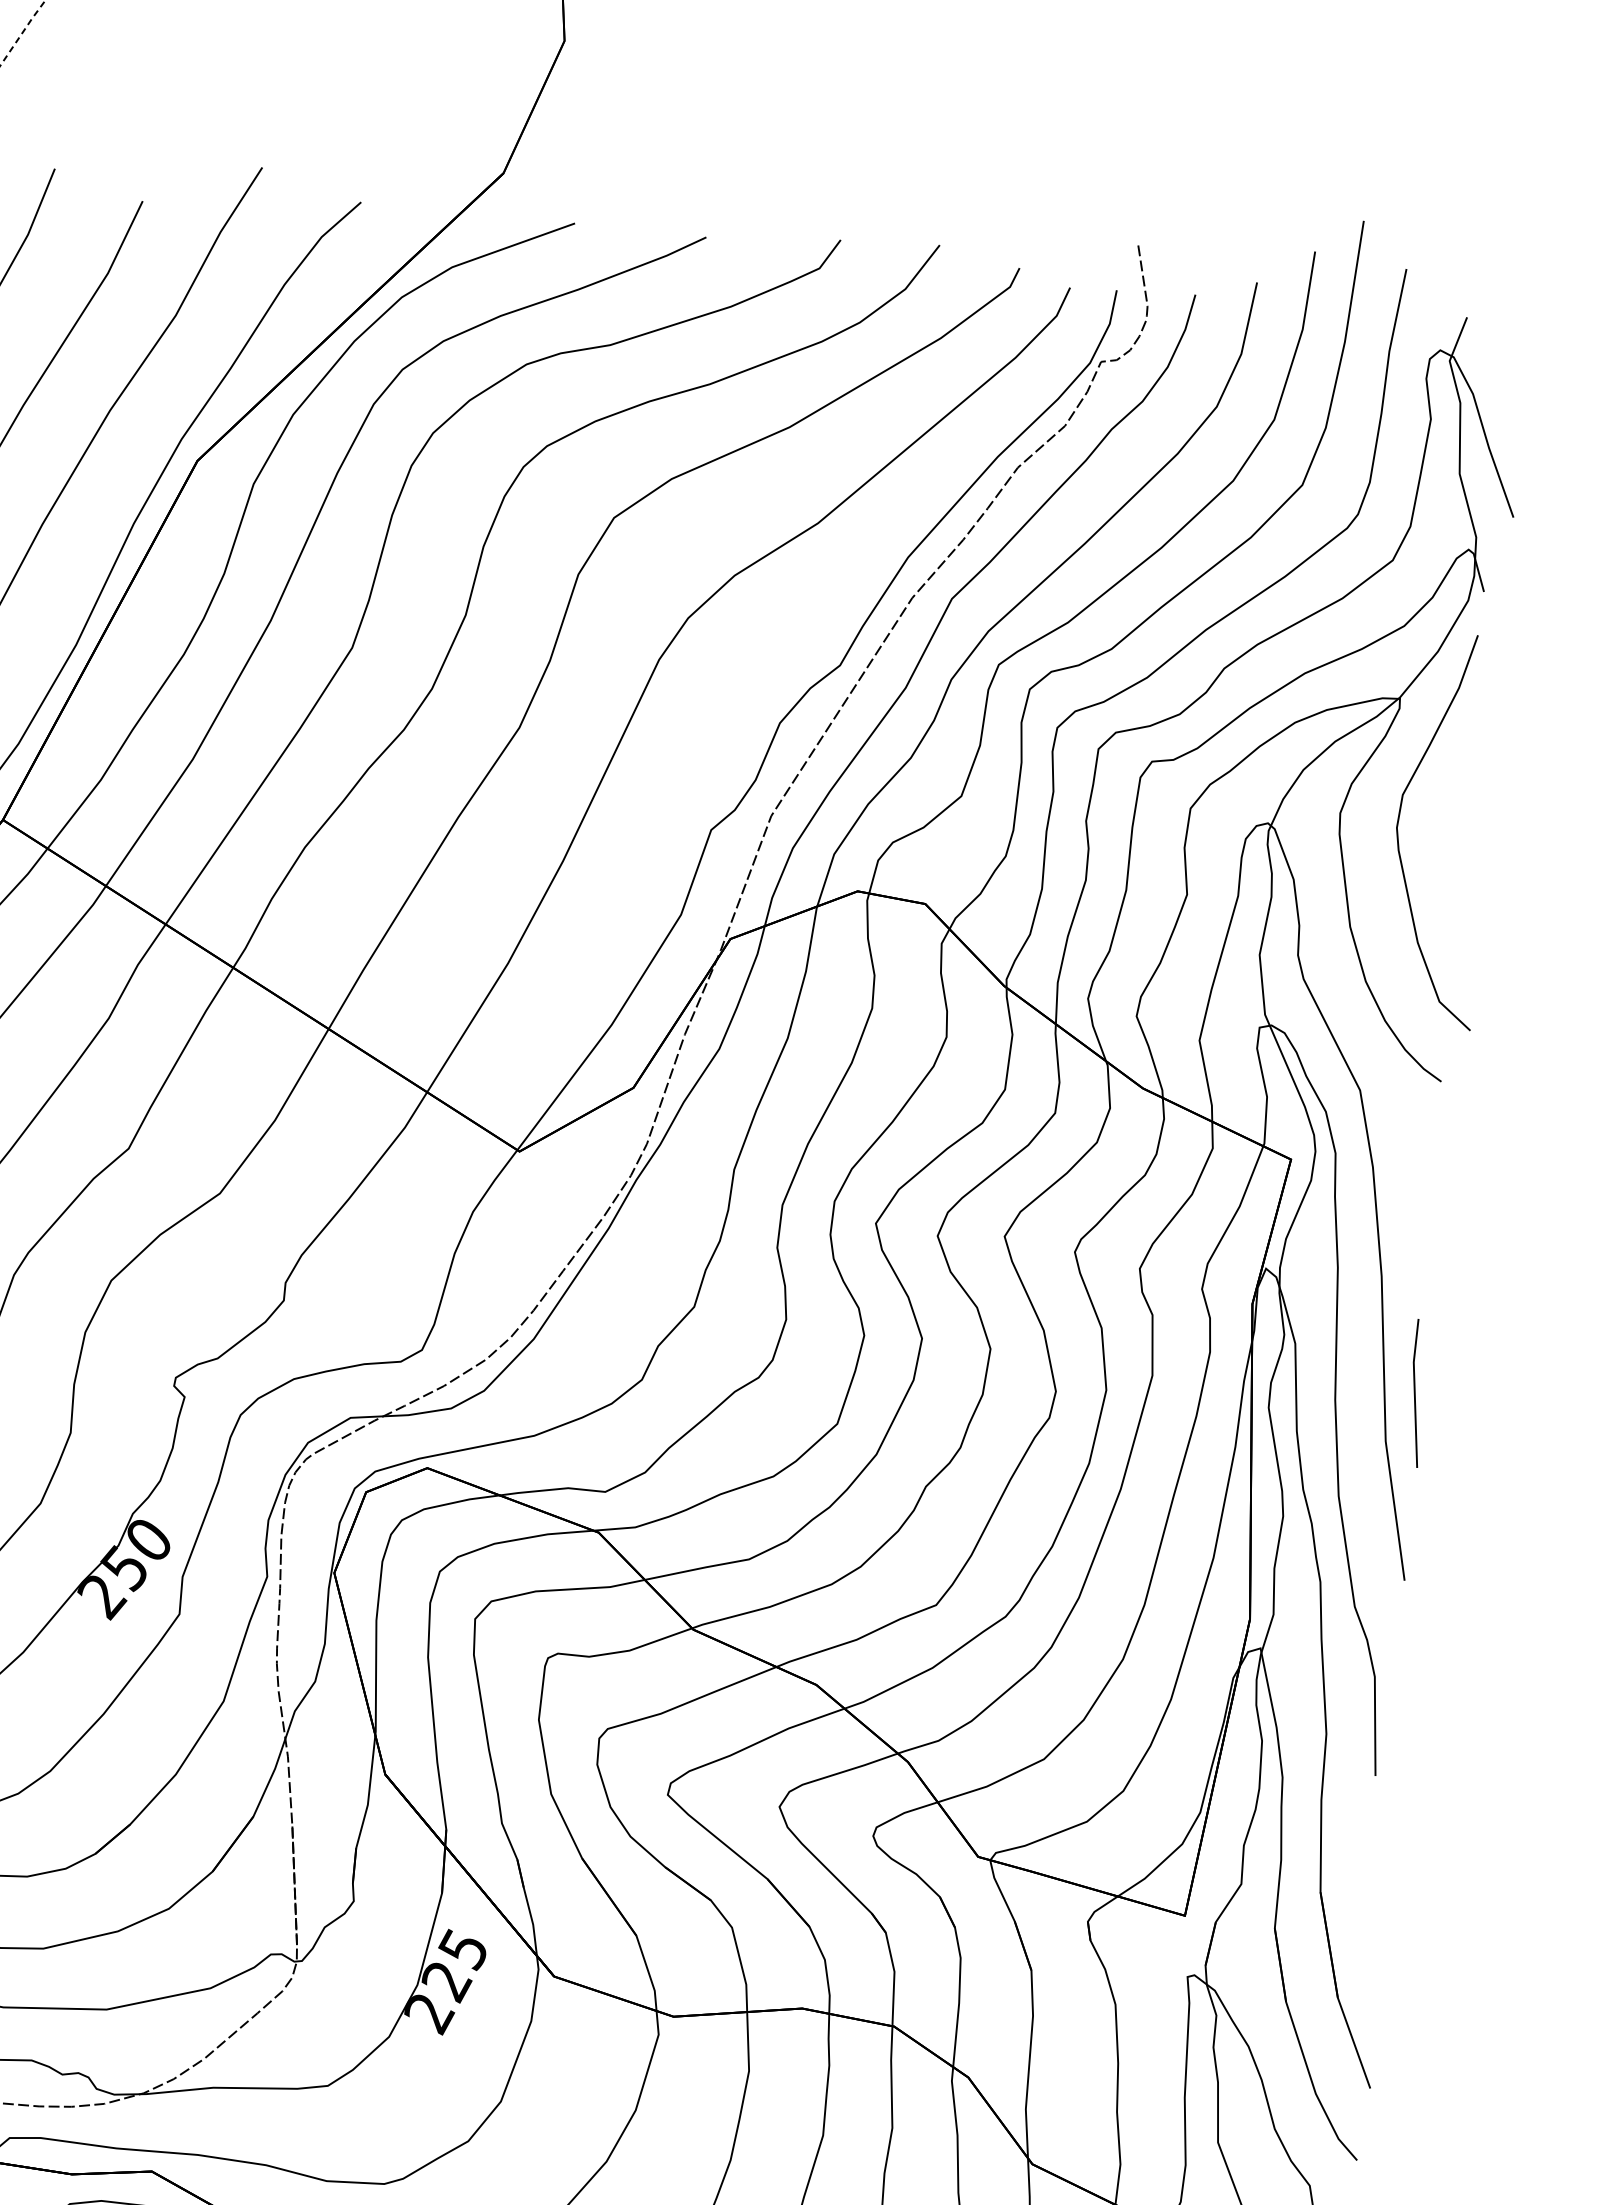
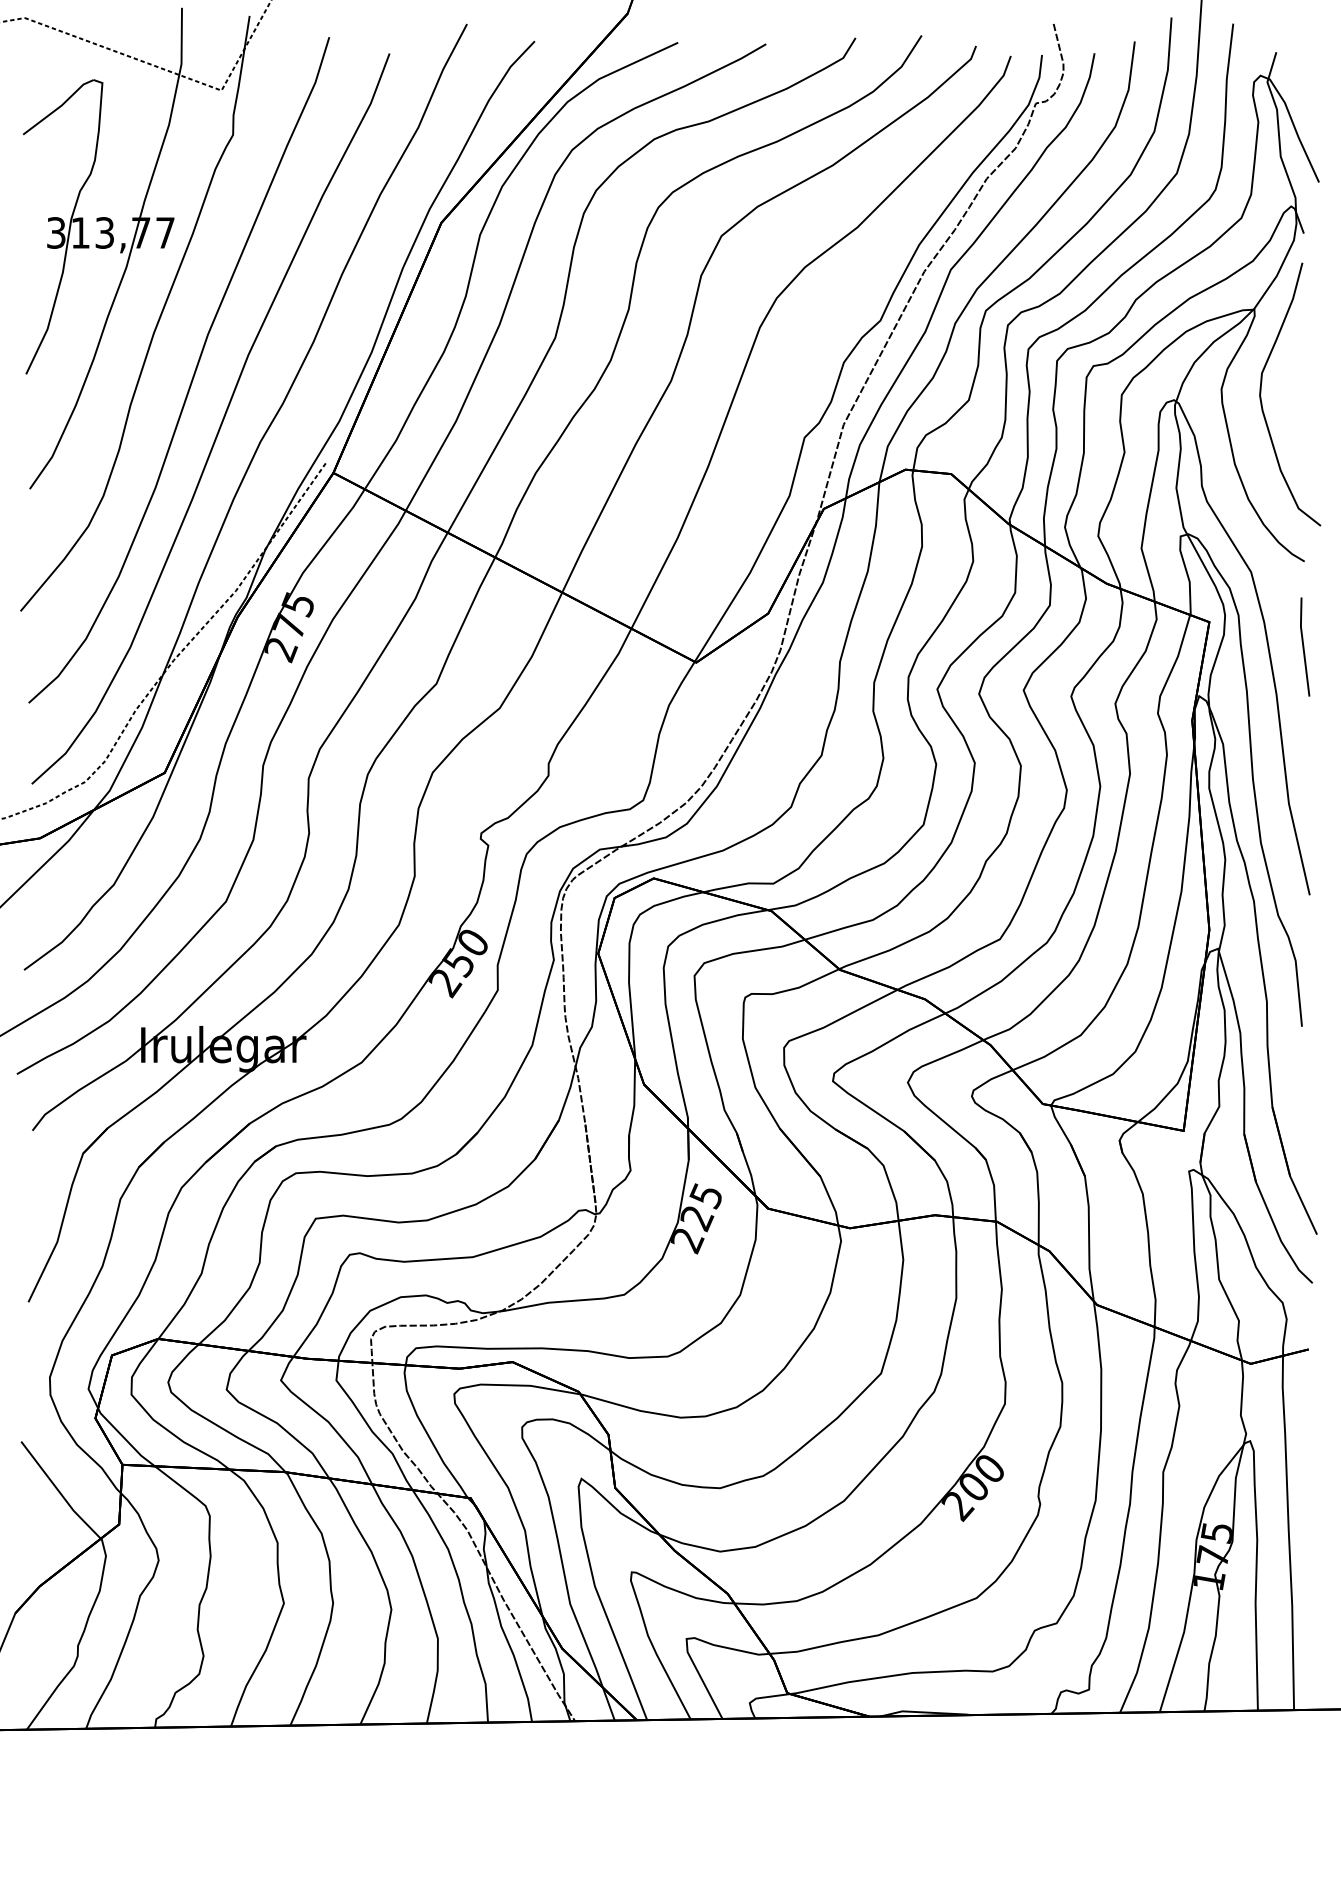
line: (1416, 1392) -> (1304, 646), moved

